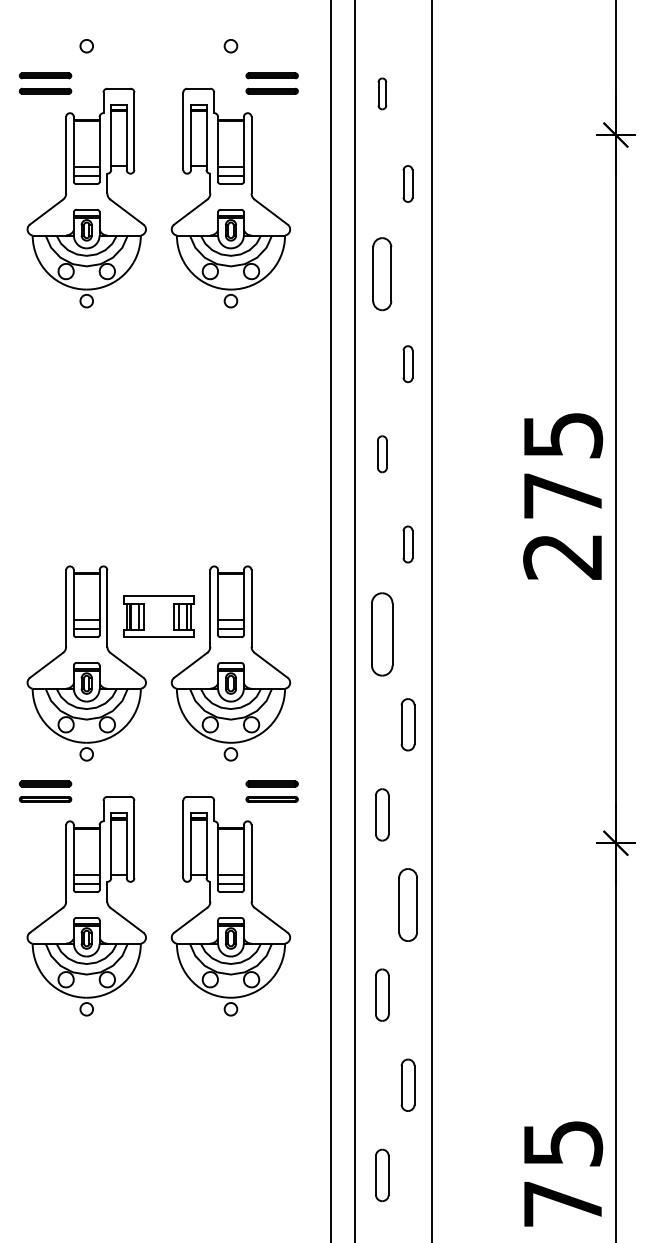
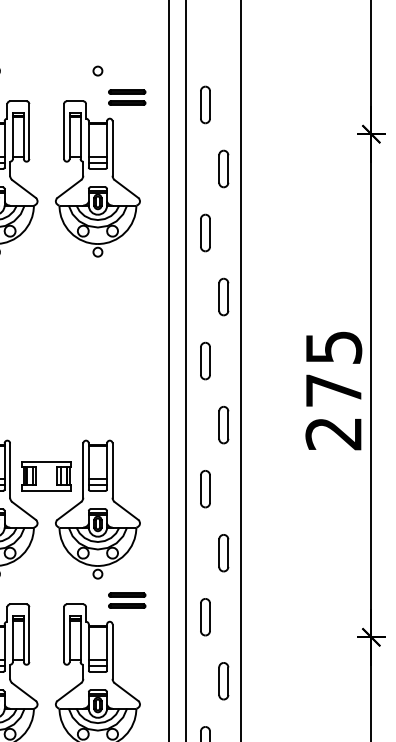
part: (382, 93) -> (205, 104), size x1.67
part: (407, 183) -> (223, 168), size x1.43
part: (382, 273) -> (205, 232), size x0.71
part: (407, 363) -> (223, 296), size x1.43
part: (382, 453) -> (205, 360), size x1.43
part: (407, 544) -> (223, 425), size x1.43
part: (382, 634) -> (205, 489), size x0.62
part: (407, 904) -> (223, 680), size x0.71

